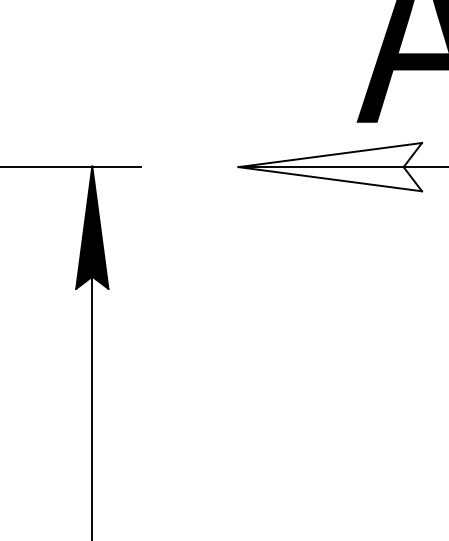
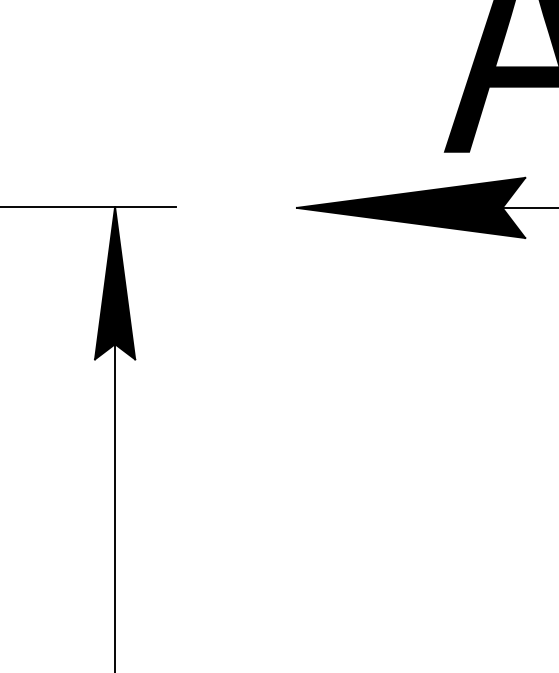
fill: (329, 166) -> (410, 207), added

